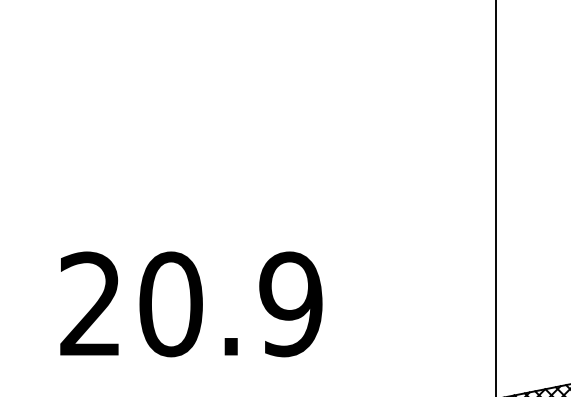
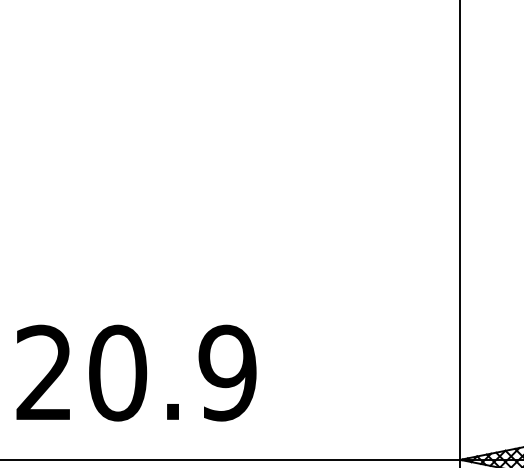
text: (191, 303) -> (136, 372), moved

